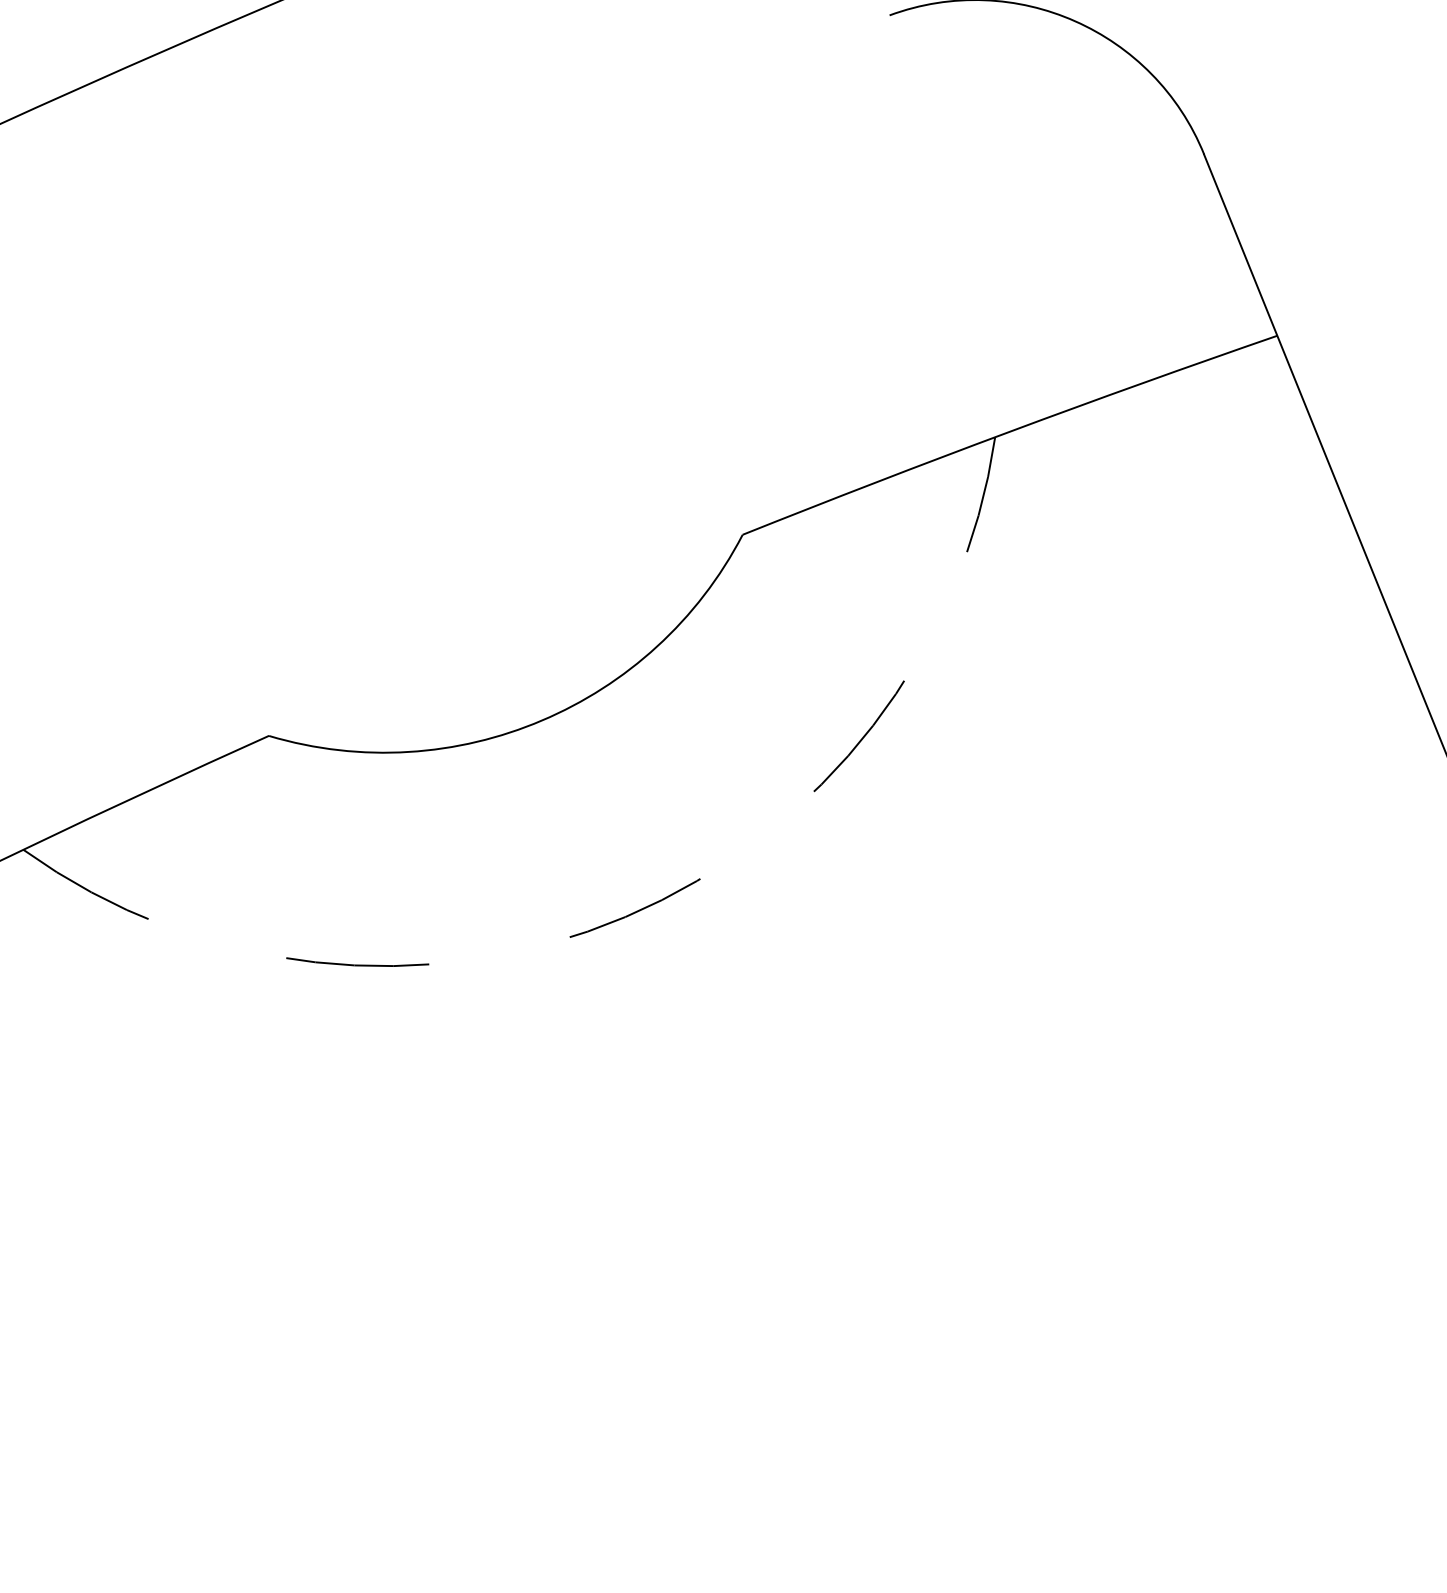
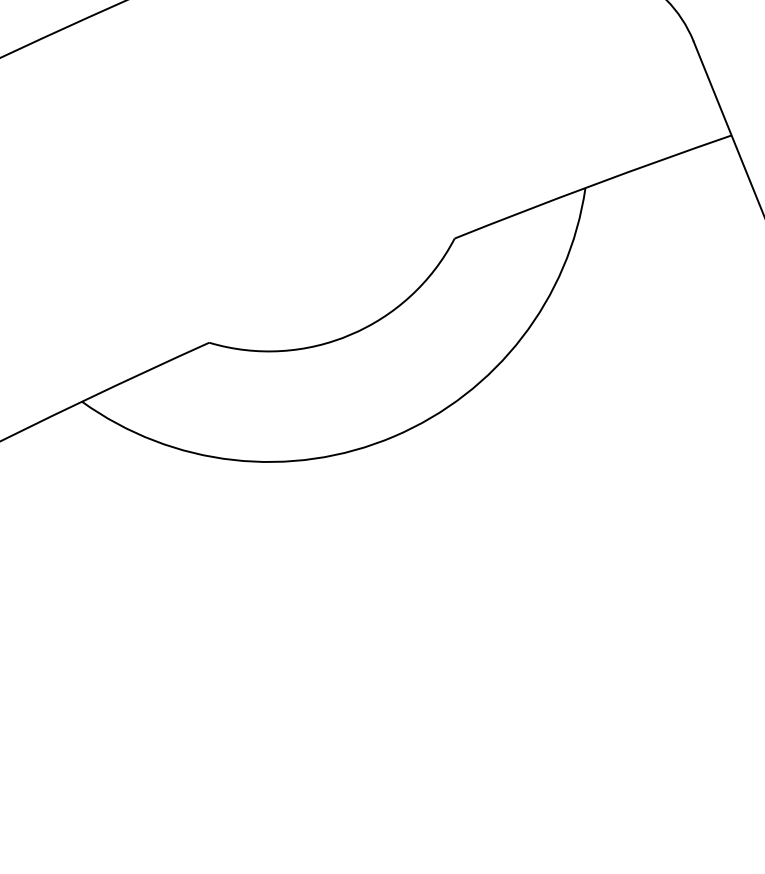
arc: (624, 916) -> (393, 436), dashed -> solid

